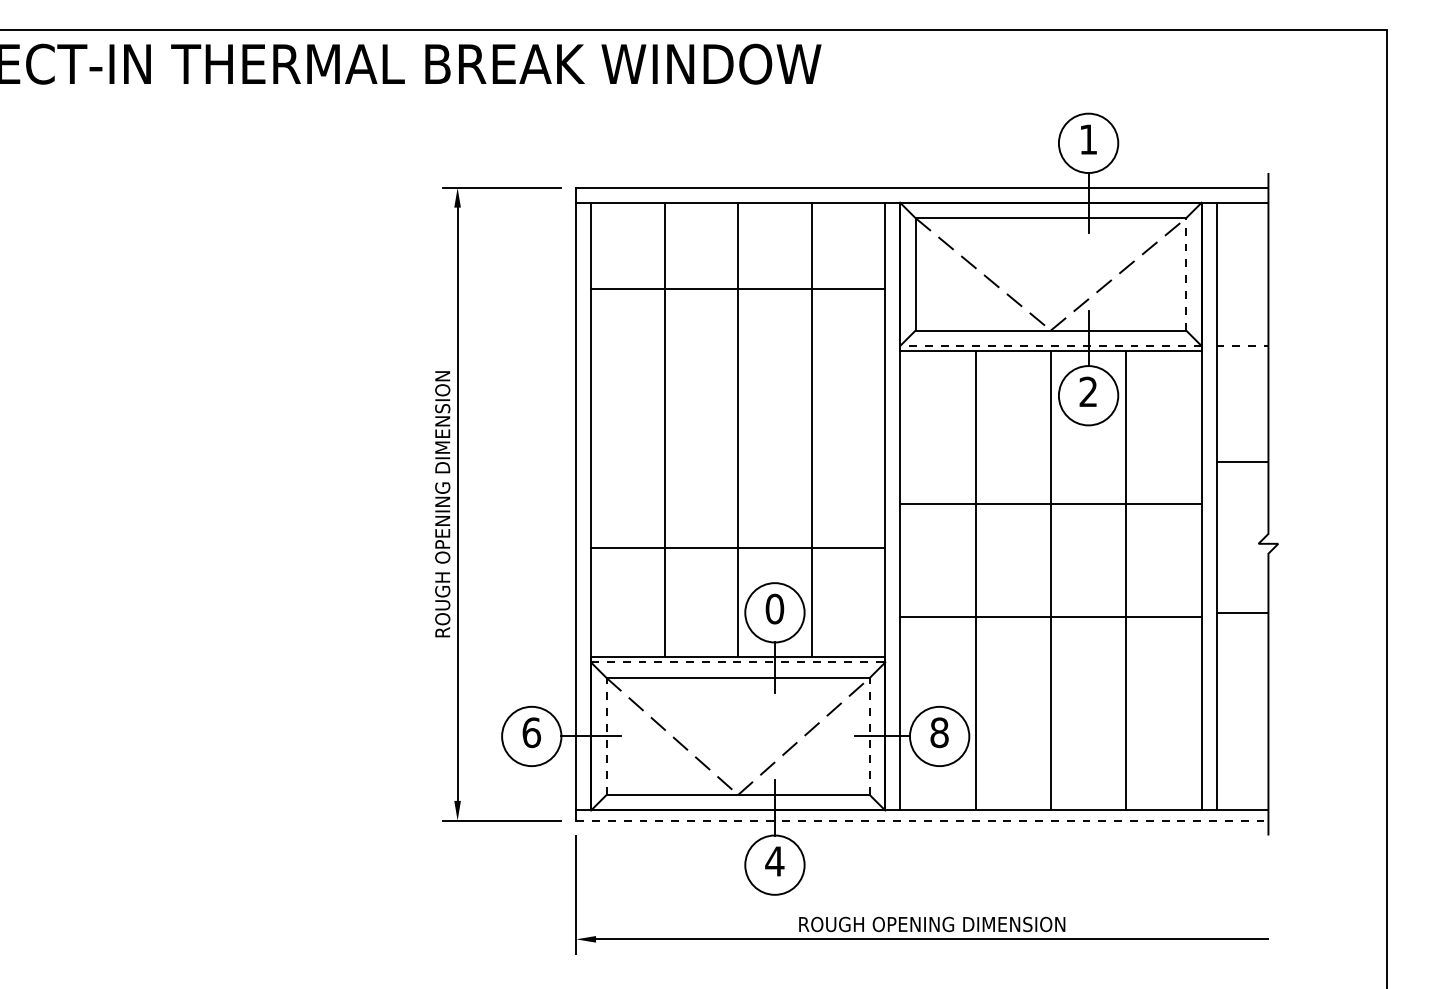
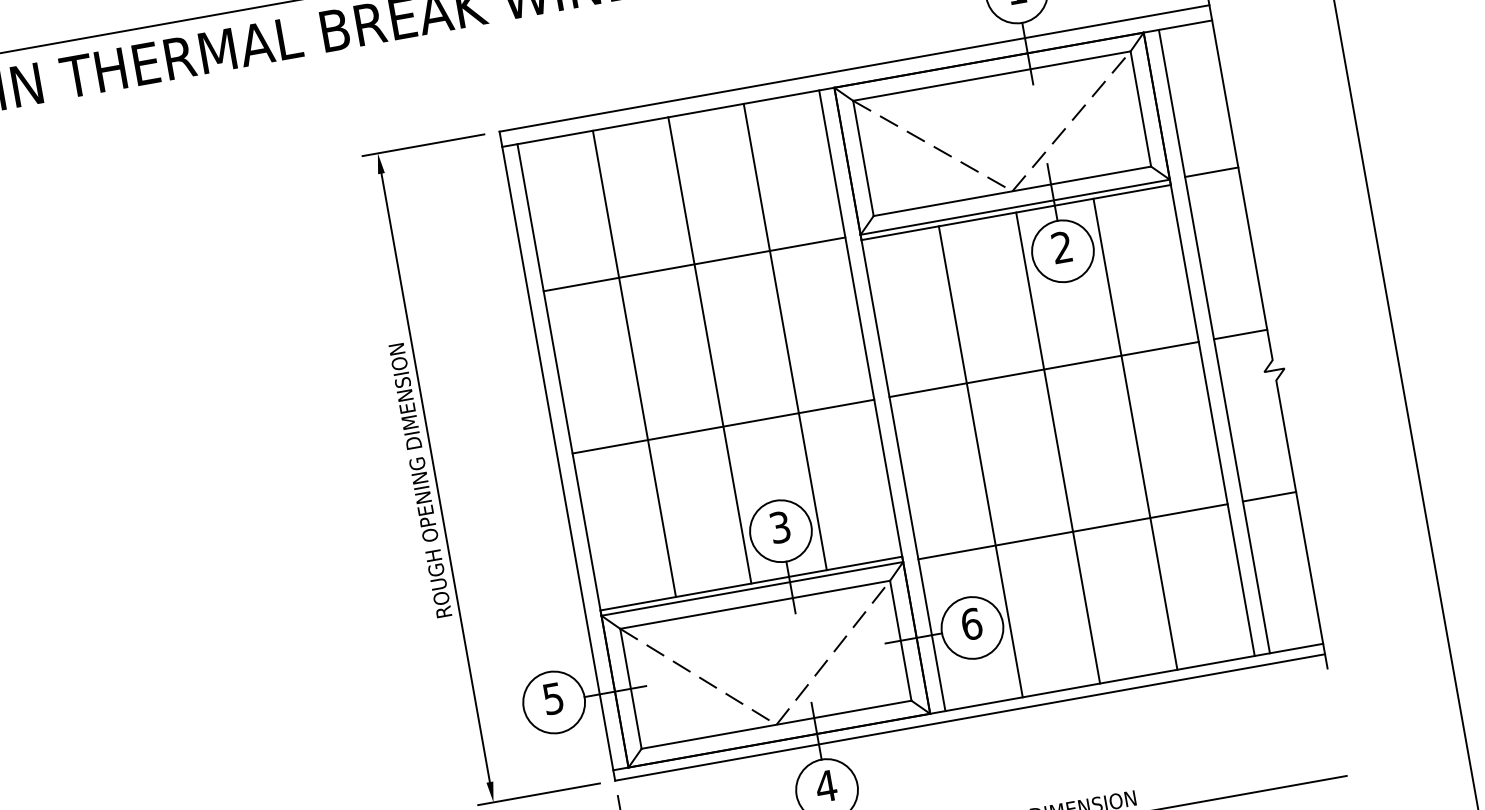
line: (1186, 273) -> (1141, 108), dashed -> solid
line: (738, 289) -> (694, 264), moved
line: (1050, 346) -> (1014, 207), dashed -> solid
line: (1242, 346) -> (1211, 172), dashed -> solid
line: (1242, 462) -> (1240, 334), moved
line: (738, 548) -> (723, 426), moved
text: (774, 608) -> (779, 526), 0 -> 3
line: (1242, 613) -> (1269, 496), moved
line: (1050, 617) -> (1072, 531), moved
line: (738, 662) -> (752, 588), dashed -> solid
text: (531, 732) -> (553, 698), 6 -> 5
text: (939, 732) -> (971, 623), 8 -> 6
line: (606, 735) -> (630, 687), dashed -> solid
line: (869, 735) -> (900, 639), dashed -> solid
line: (922, 820) -> (970, 717), dashed -> solid

